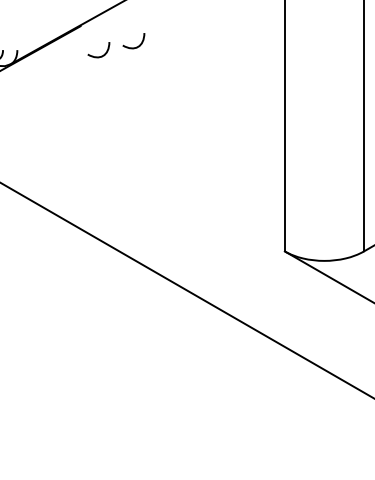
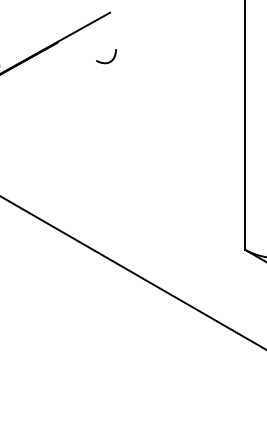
curve: (101, 55) -> (76, 69), removed

